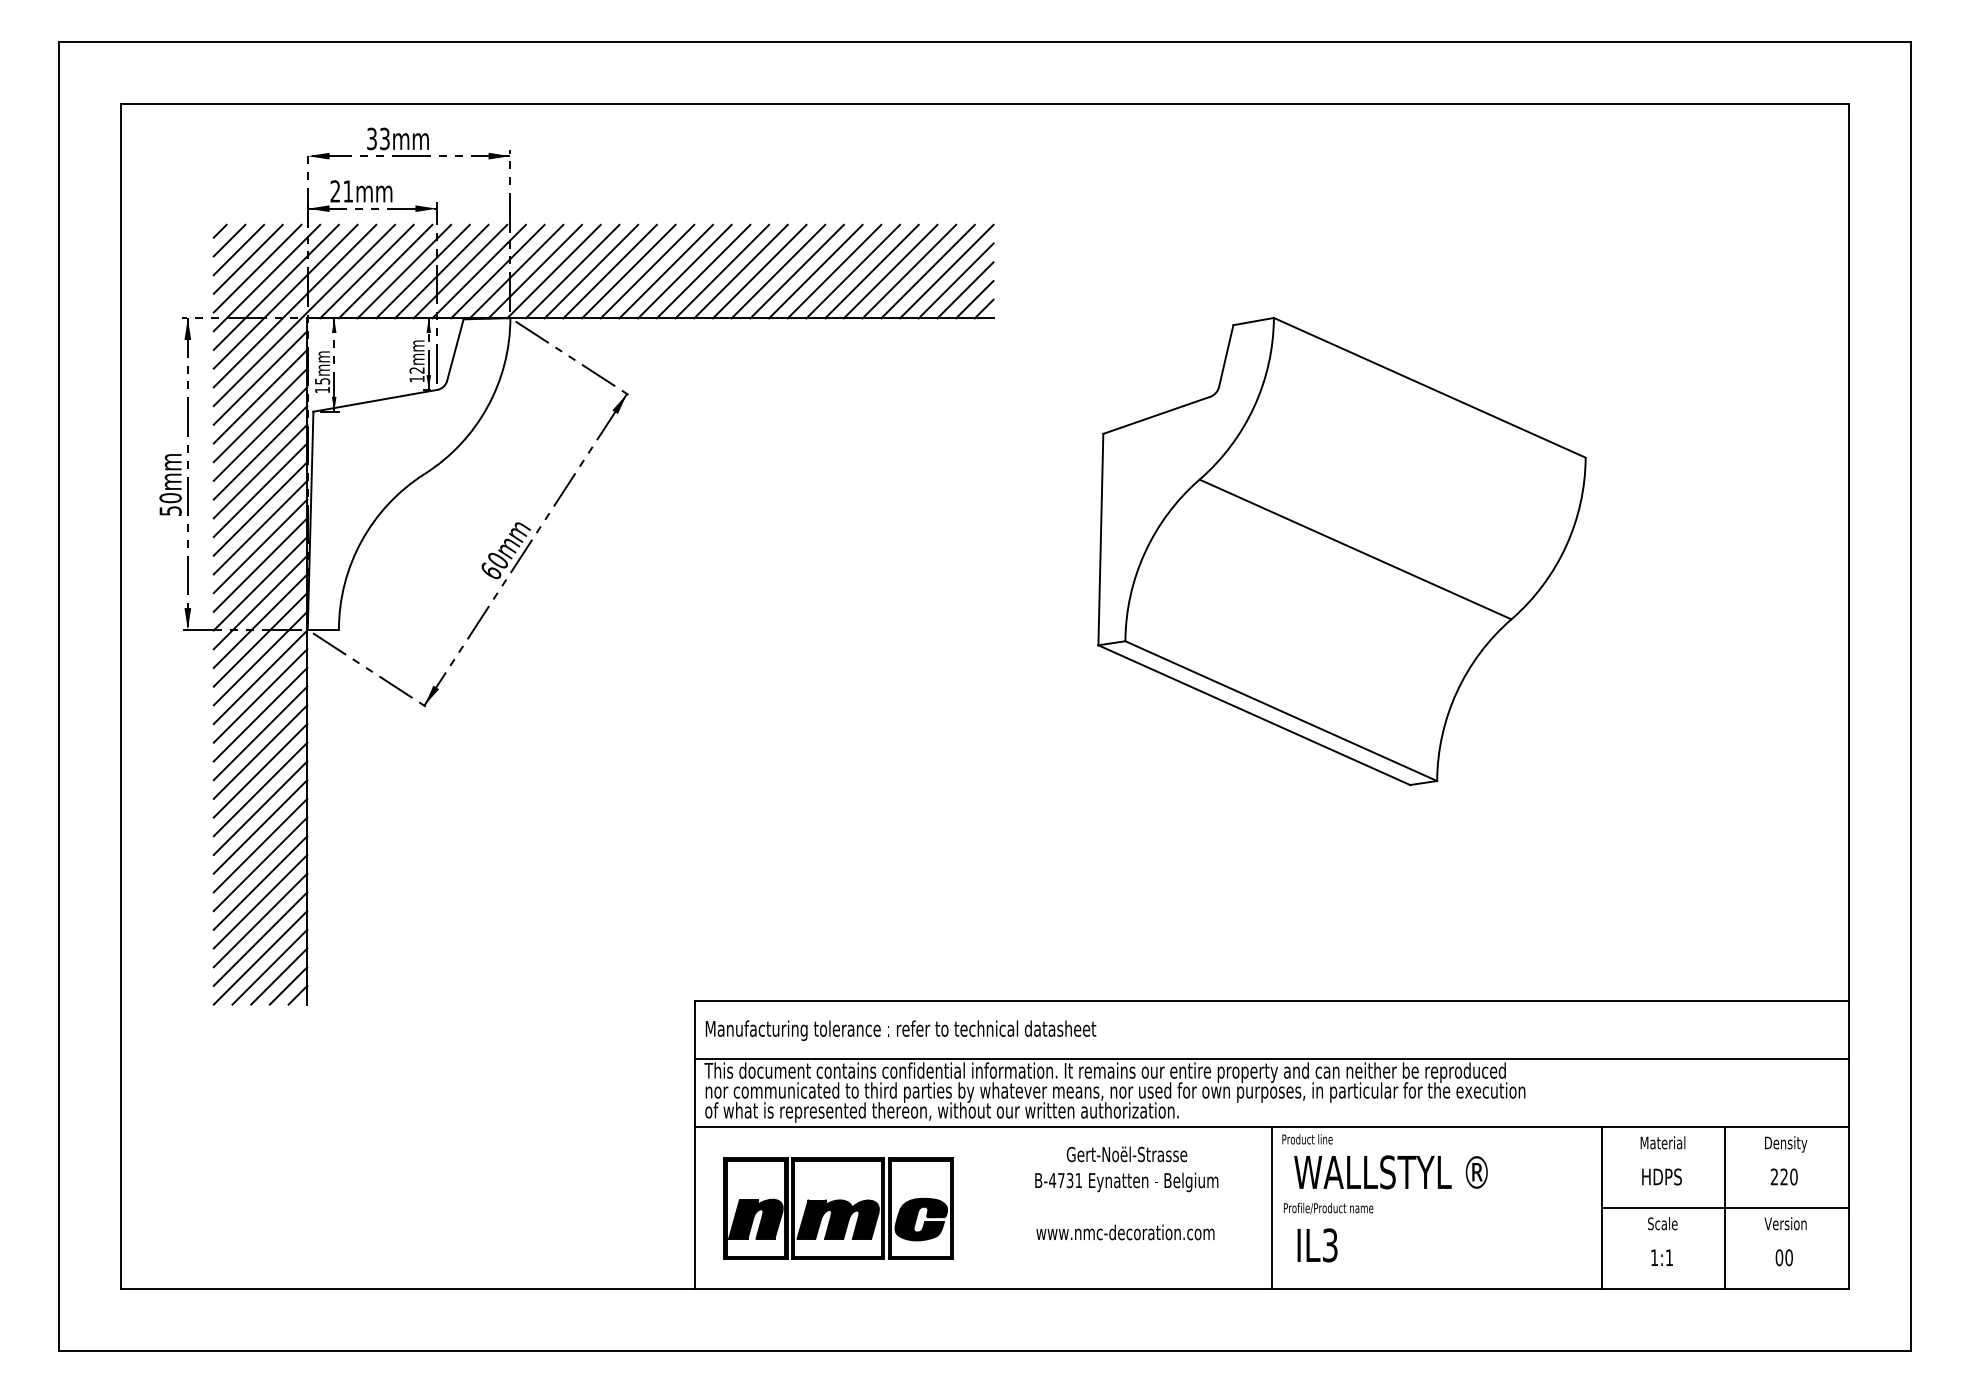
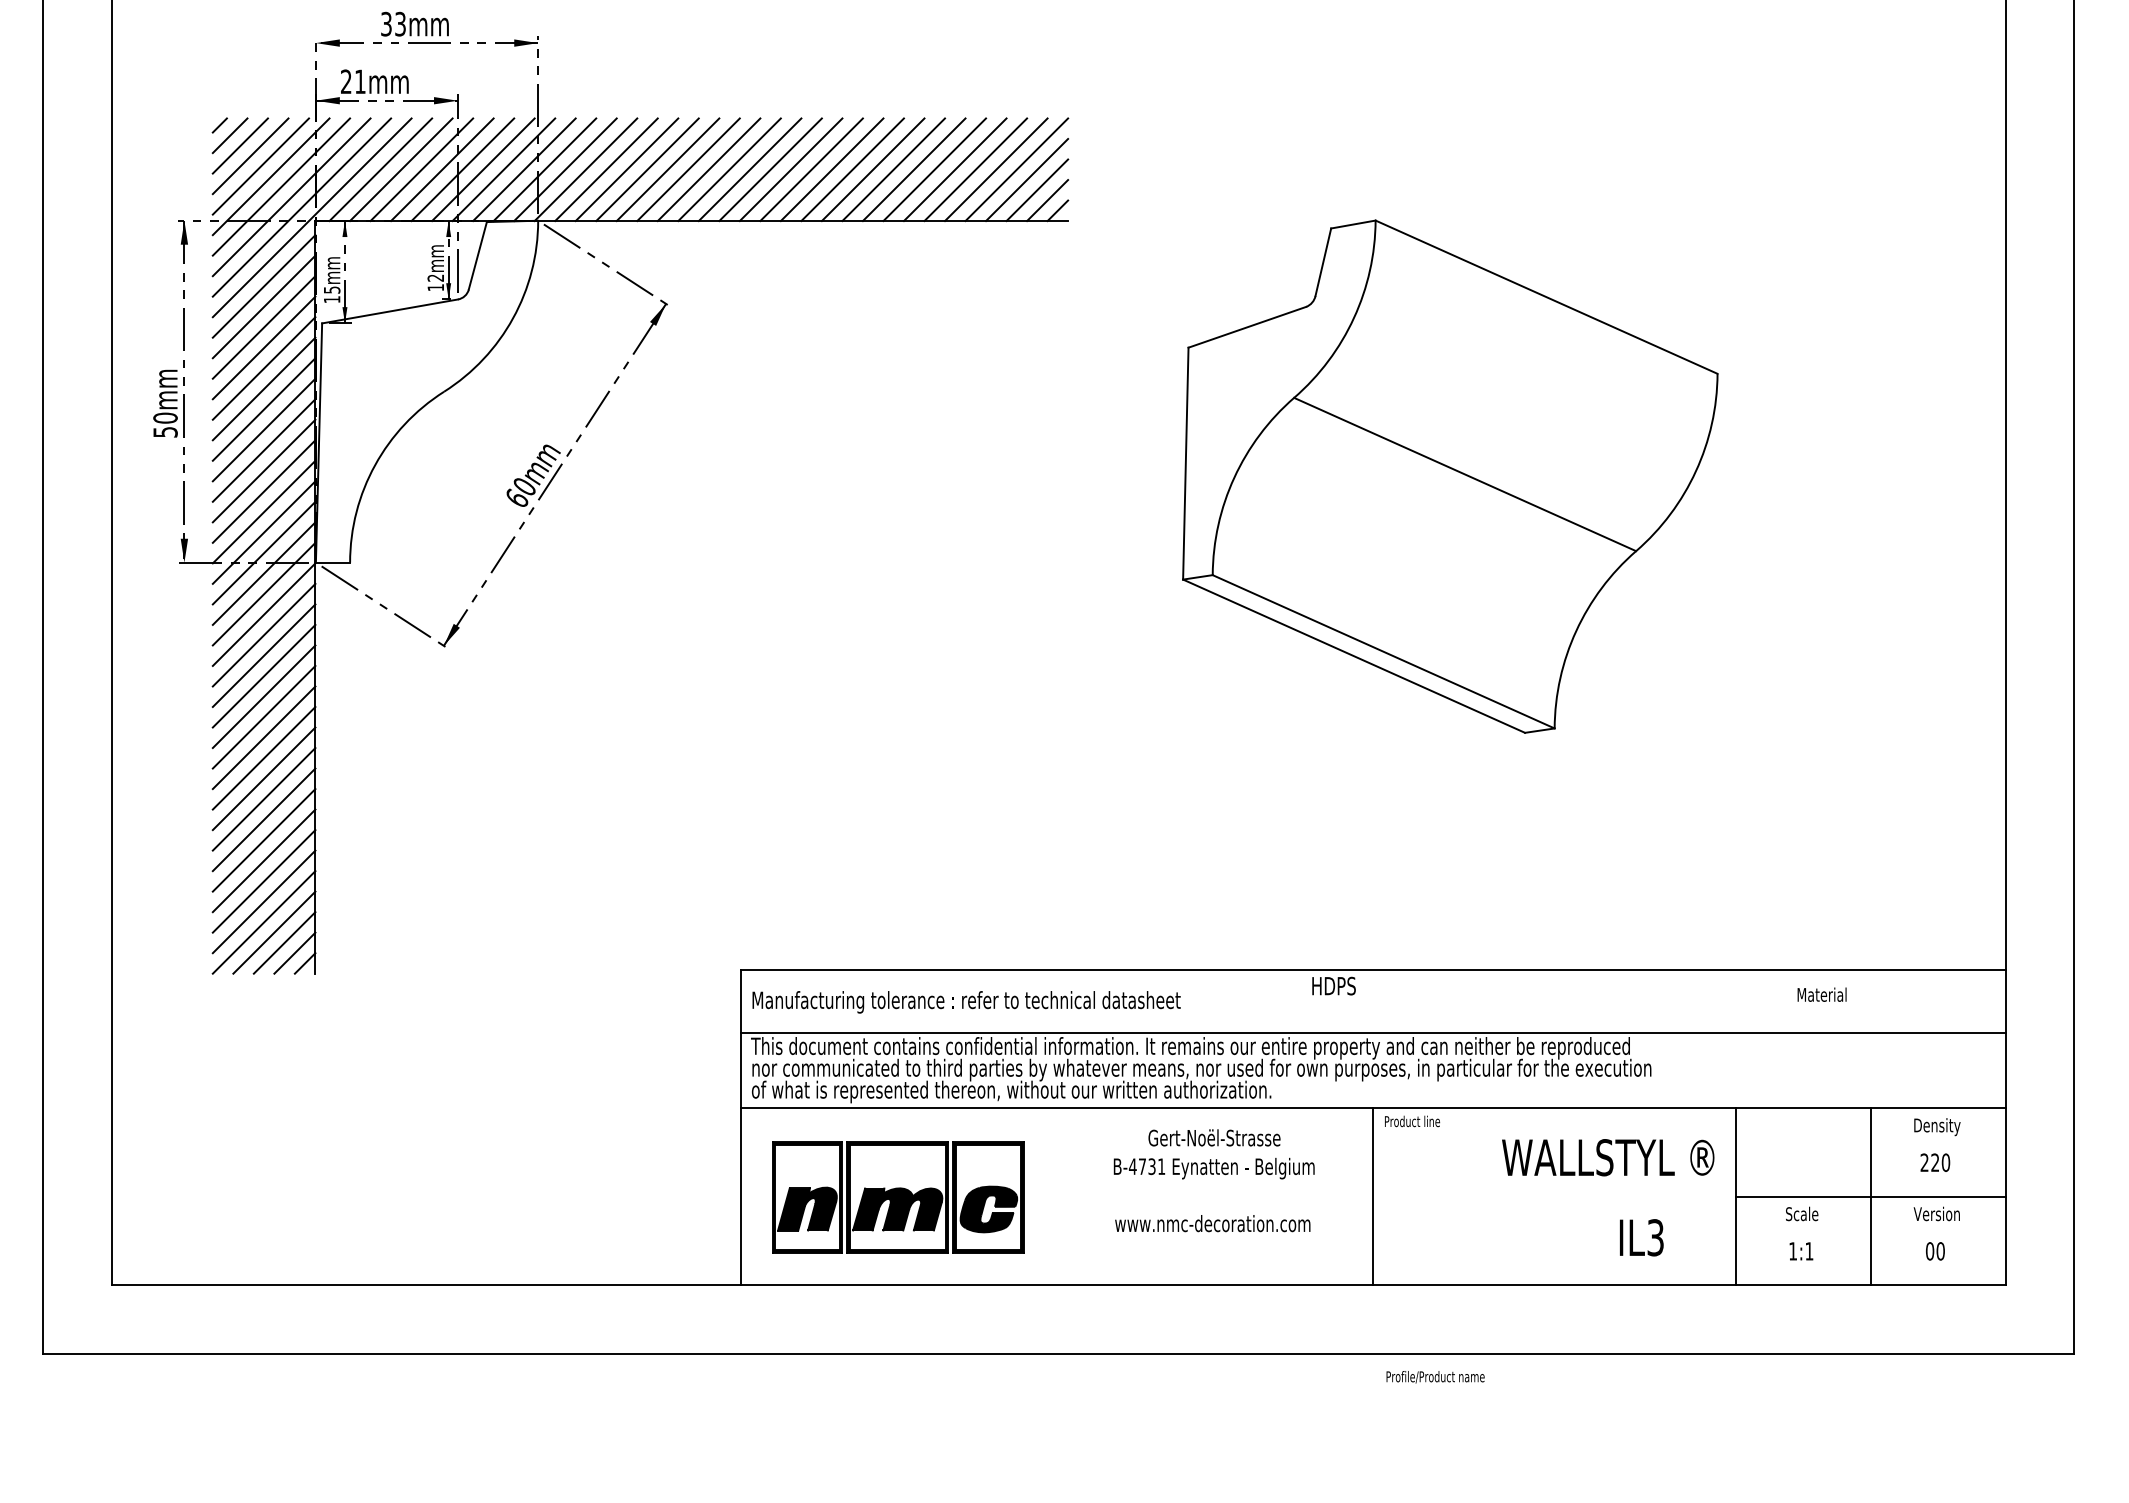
text: (1662, 1142) -> (1821, 994), moved
text: (1390, 1172) -> (1607, 1157), moved
text: (1661, 1176) -> (1333, 985), moved
text: (1328, 1208) -> (1435, 1377), moved
text: (1317, 1245) -> (1641, 1237), moved

